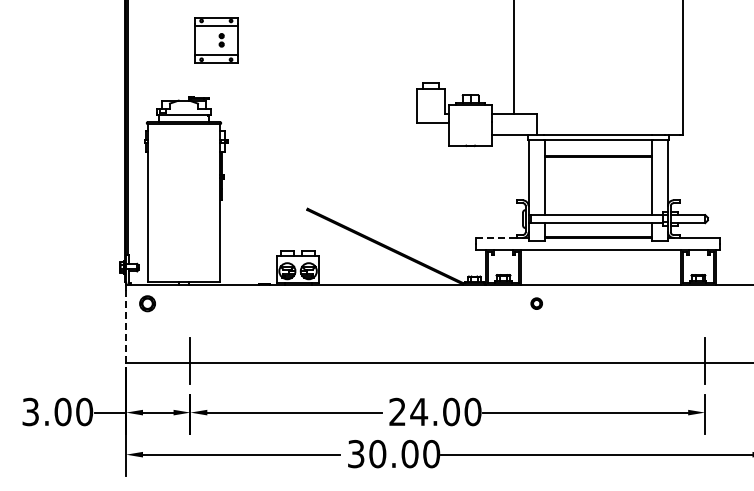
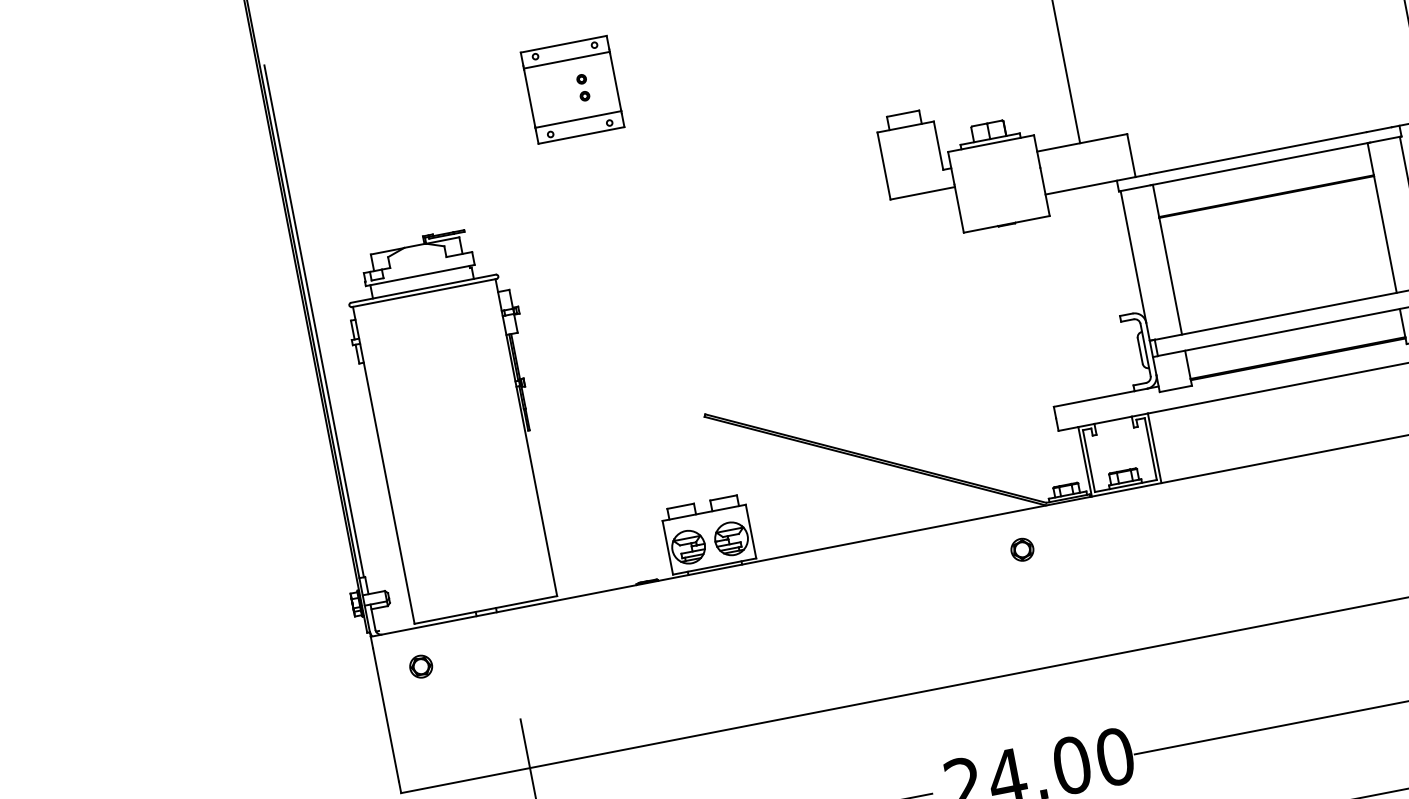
part: (216, 40) -> (572, 90), moved
line: (496, 237) -> (1094, 398), dashed -> solid
part: (147, 303) -> (420, 666), size x0.71
part: (536, 303) -> (1021, 549), moved
line: (126, 324) -> (387, 716), dashed -> solid

